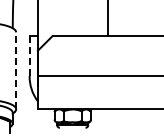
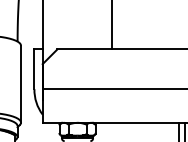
line: (29, 56) -> (34, 69), dashed -> solid
line: (16, 70) -> (21, 83), dashed -> solid

